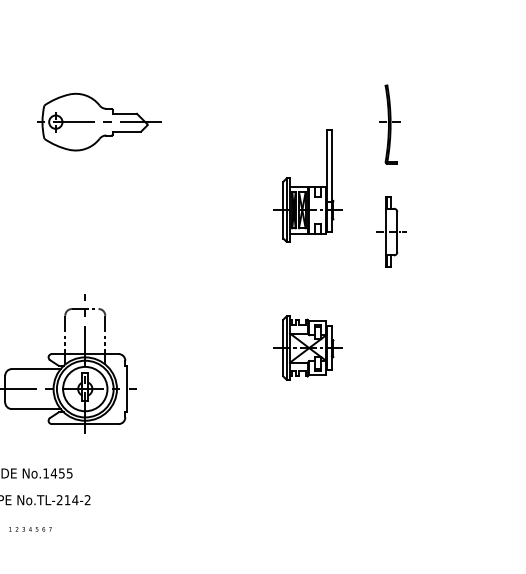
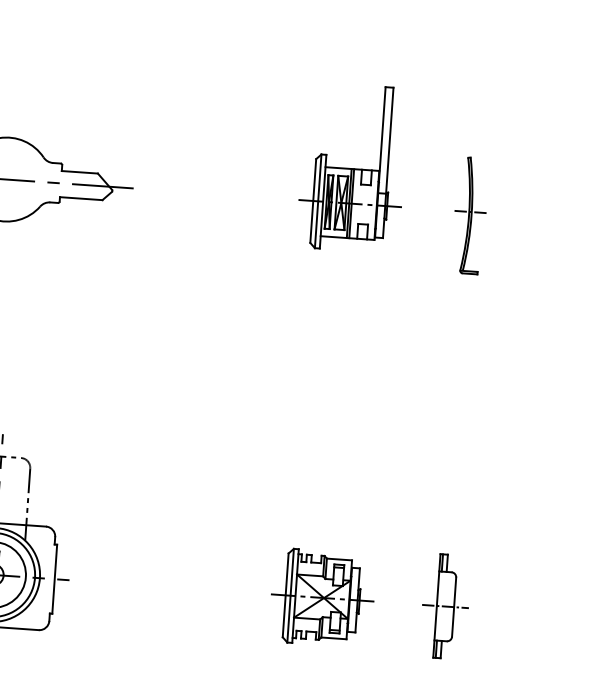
part: (307, 185) -> (351, 167), moved
part: (391, 231) -> (445, 605), moved
part: (307, 347) -> (321, 597), moved

